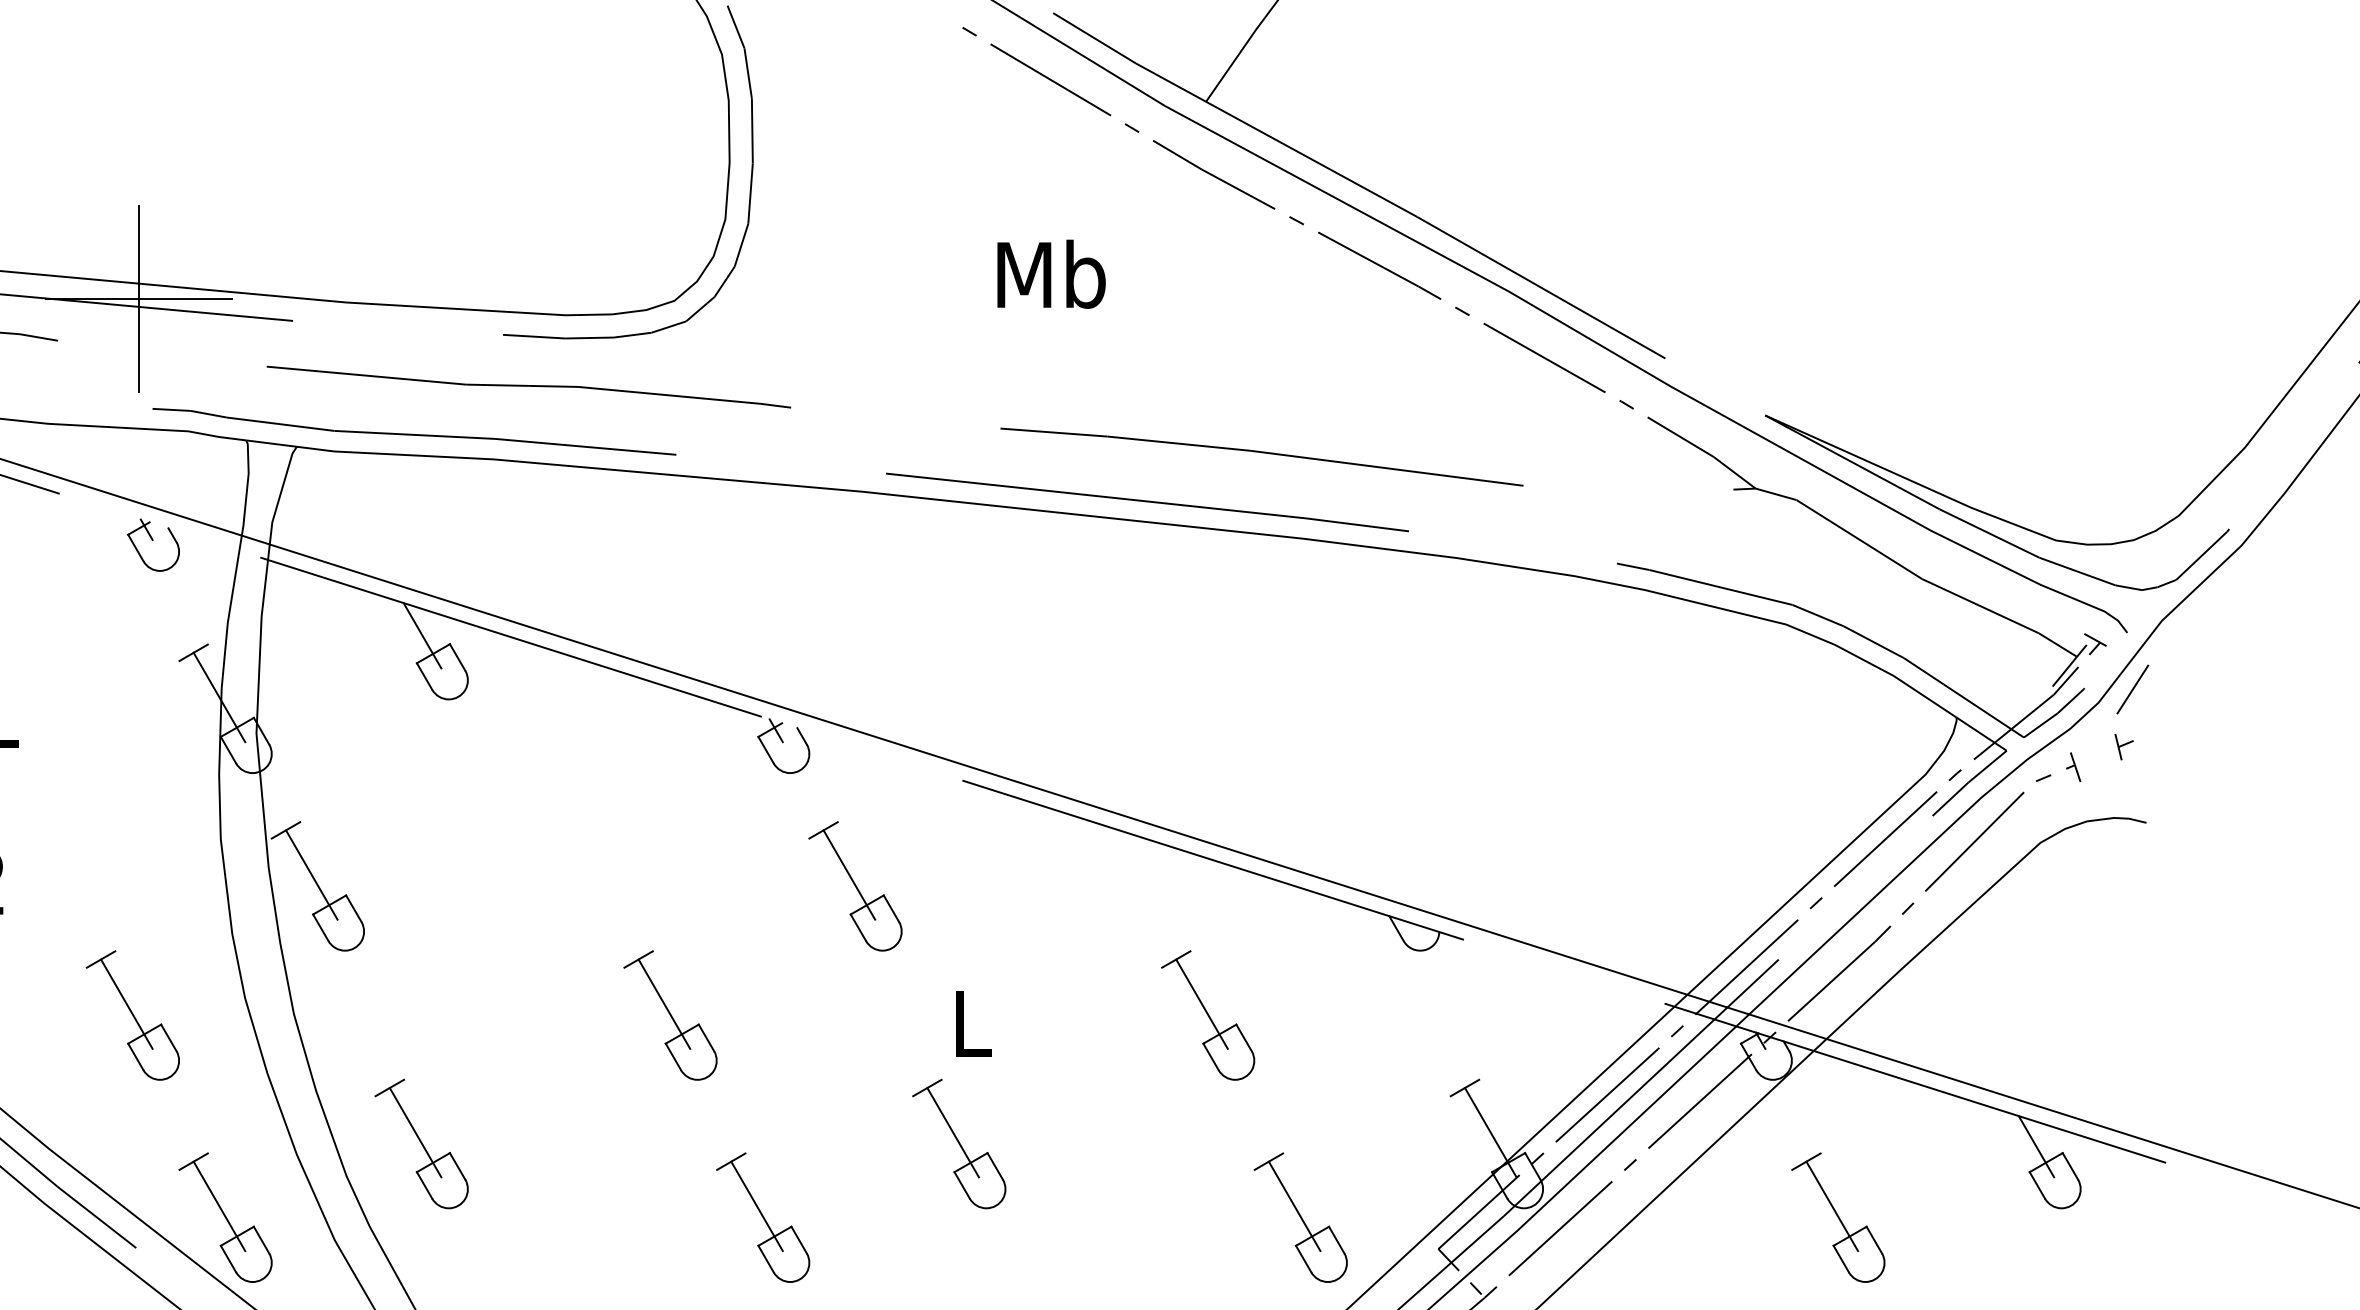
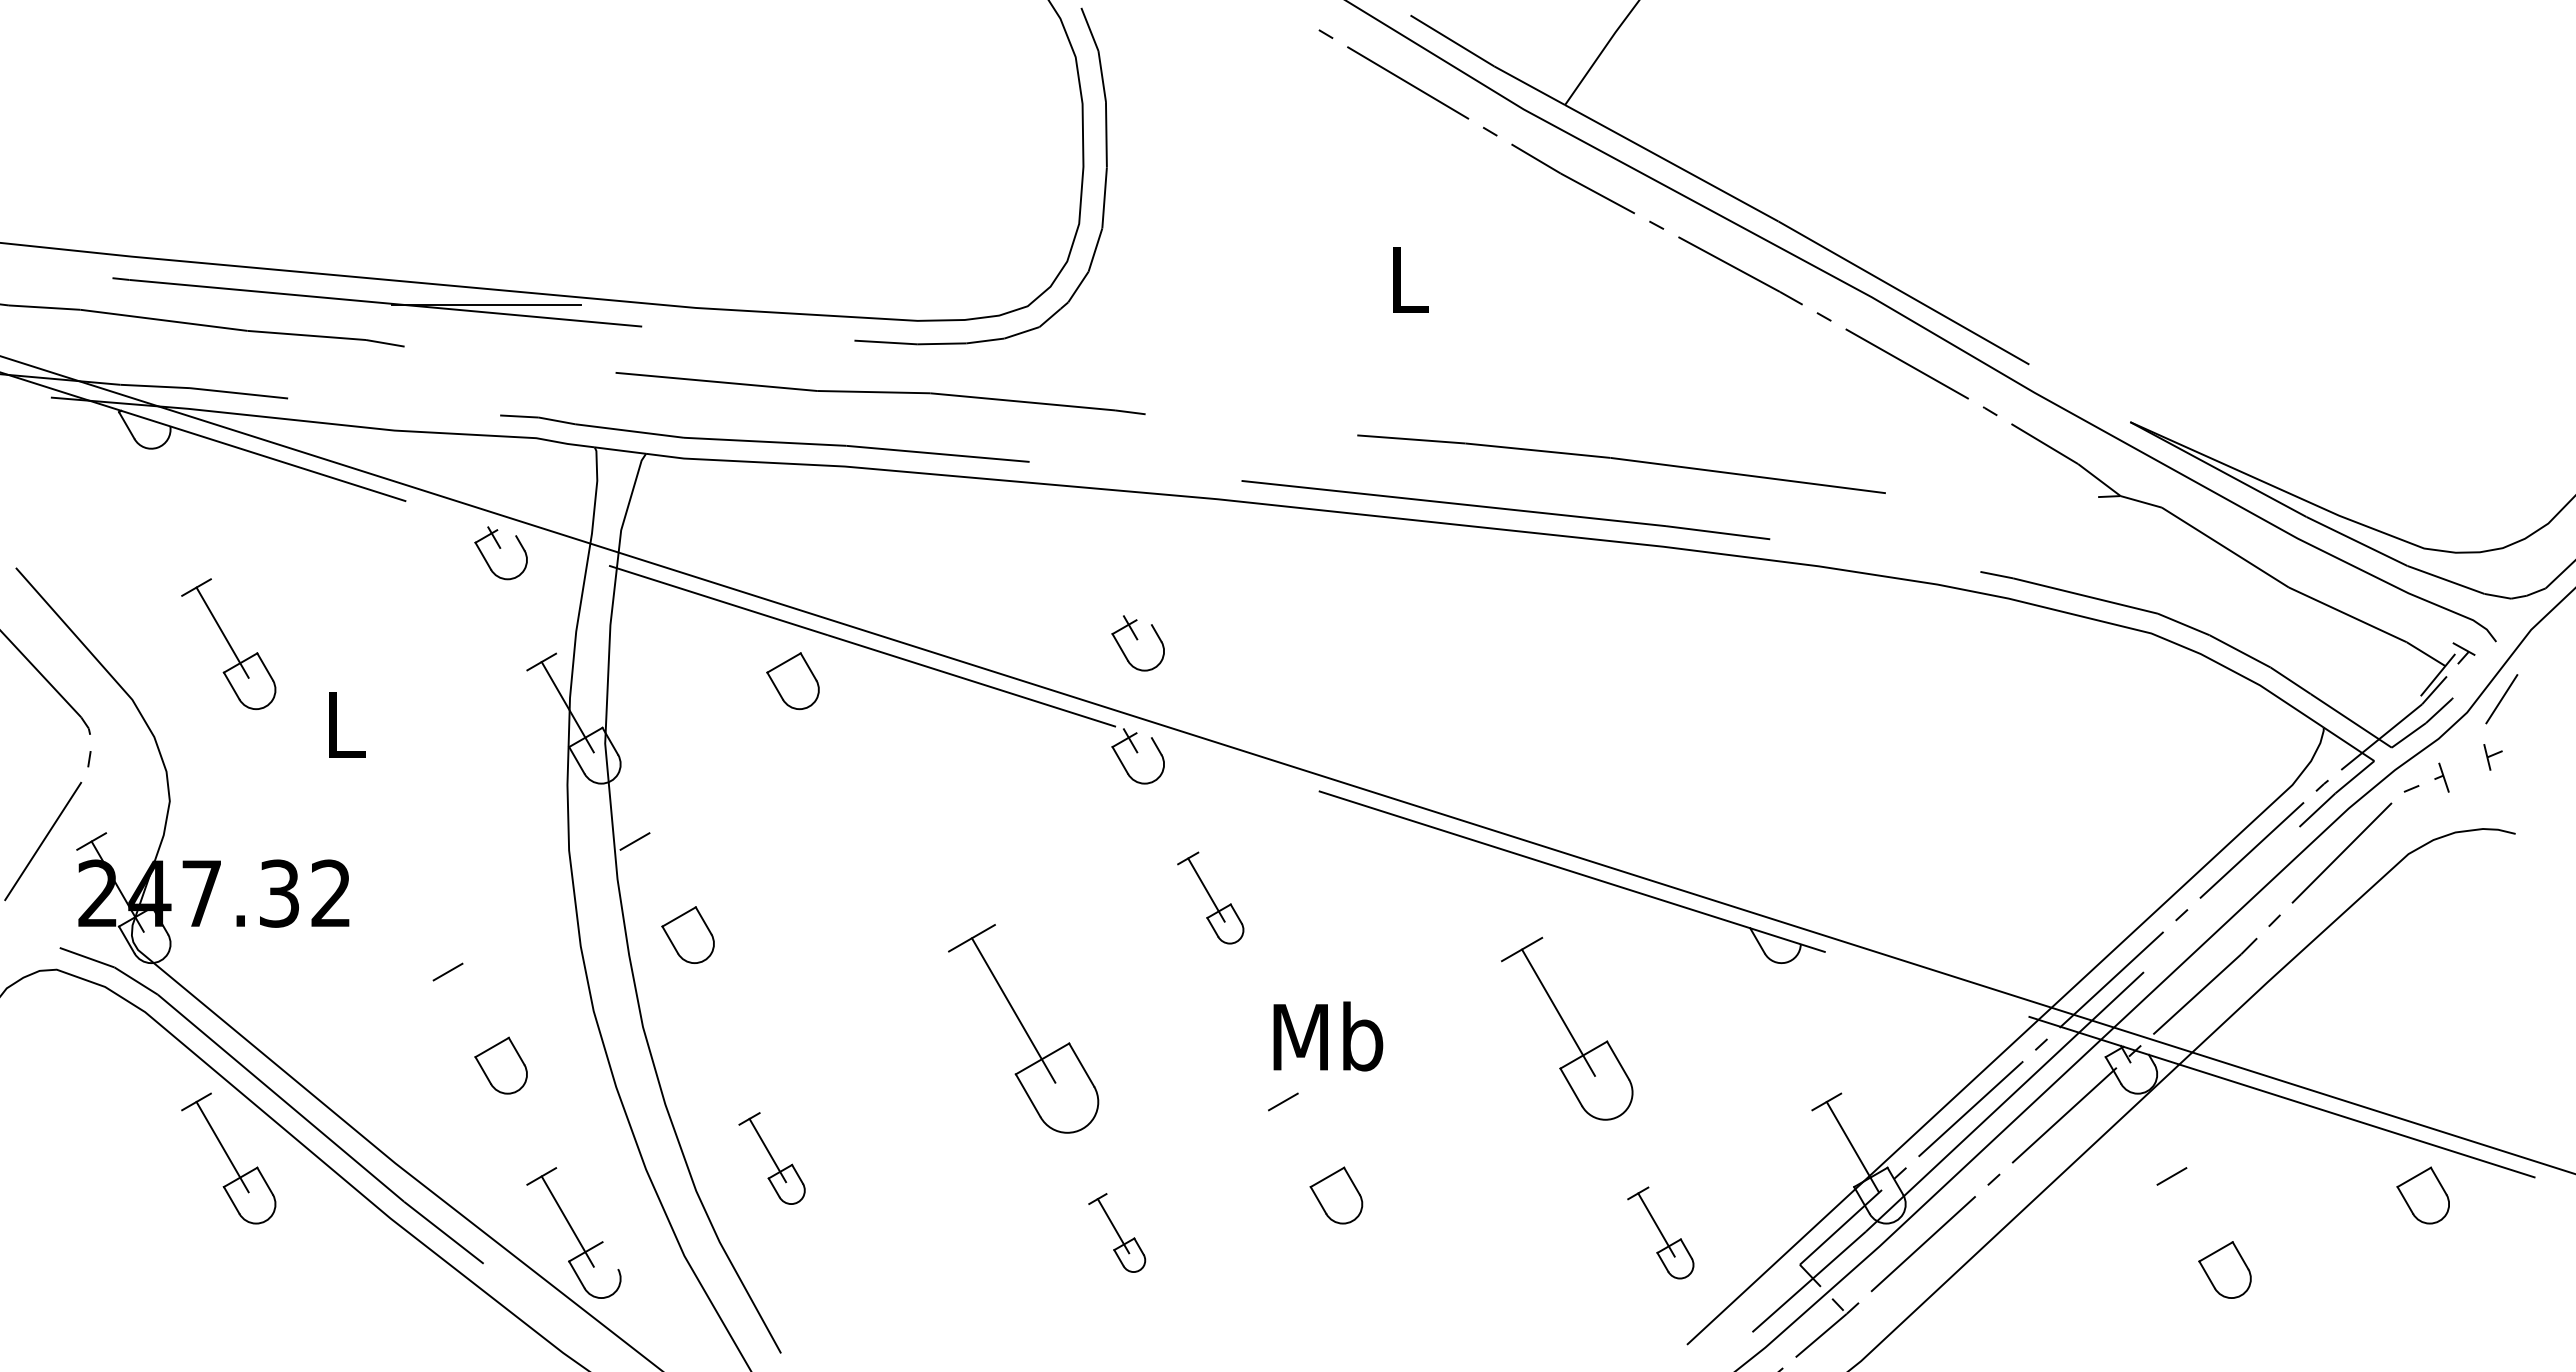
text: (1051, 274) -> (1408, 279), Mb -> L
line: (139, 299) -> (486, 304), removed
part: (783, 634) -> (1137, 643), added
line: (421, 635) -> (772, 644), removed
line: (312, 874) -> (661, 886), removed
part: (855, 885) -> (1210, 897), size x0.7
line: (127, 1004) -> (474, 1017), removed
part: (670, 1015) -> (1023, 1028), size x1.6
part: (1207, 1015) -> (1566, 1028), size x1.4
text: (972, 1023) -> (1328, 1036), L -> Mb
line: (953, 1132) -> (1309, 1146), removed
part: (421, 1143) -> (771, 1158), size x0.7
line: (2036, 1146) -> (2404, 1161), removed
line: (1831, 1206) -> (2197, 1221), removed
part: (762, 1217) -> (1116, 1232), size x0.6
part: (1300, 1217) -> (1660, 1232), size x0.7
line: (261, 1239) -> (610, 1255), removed

